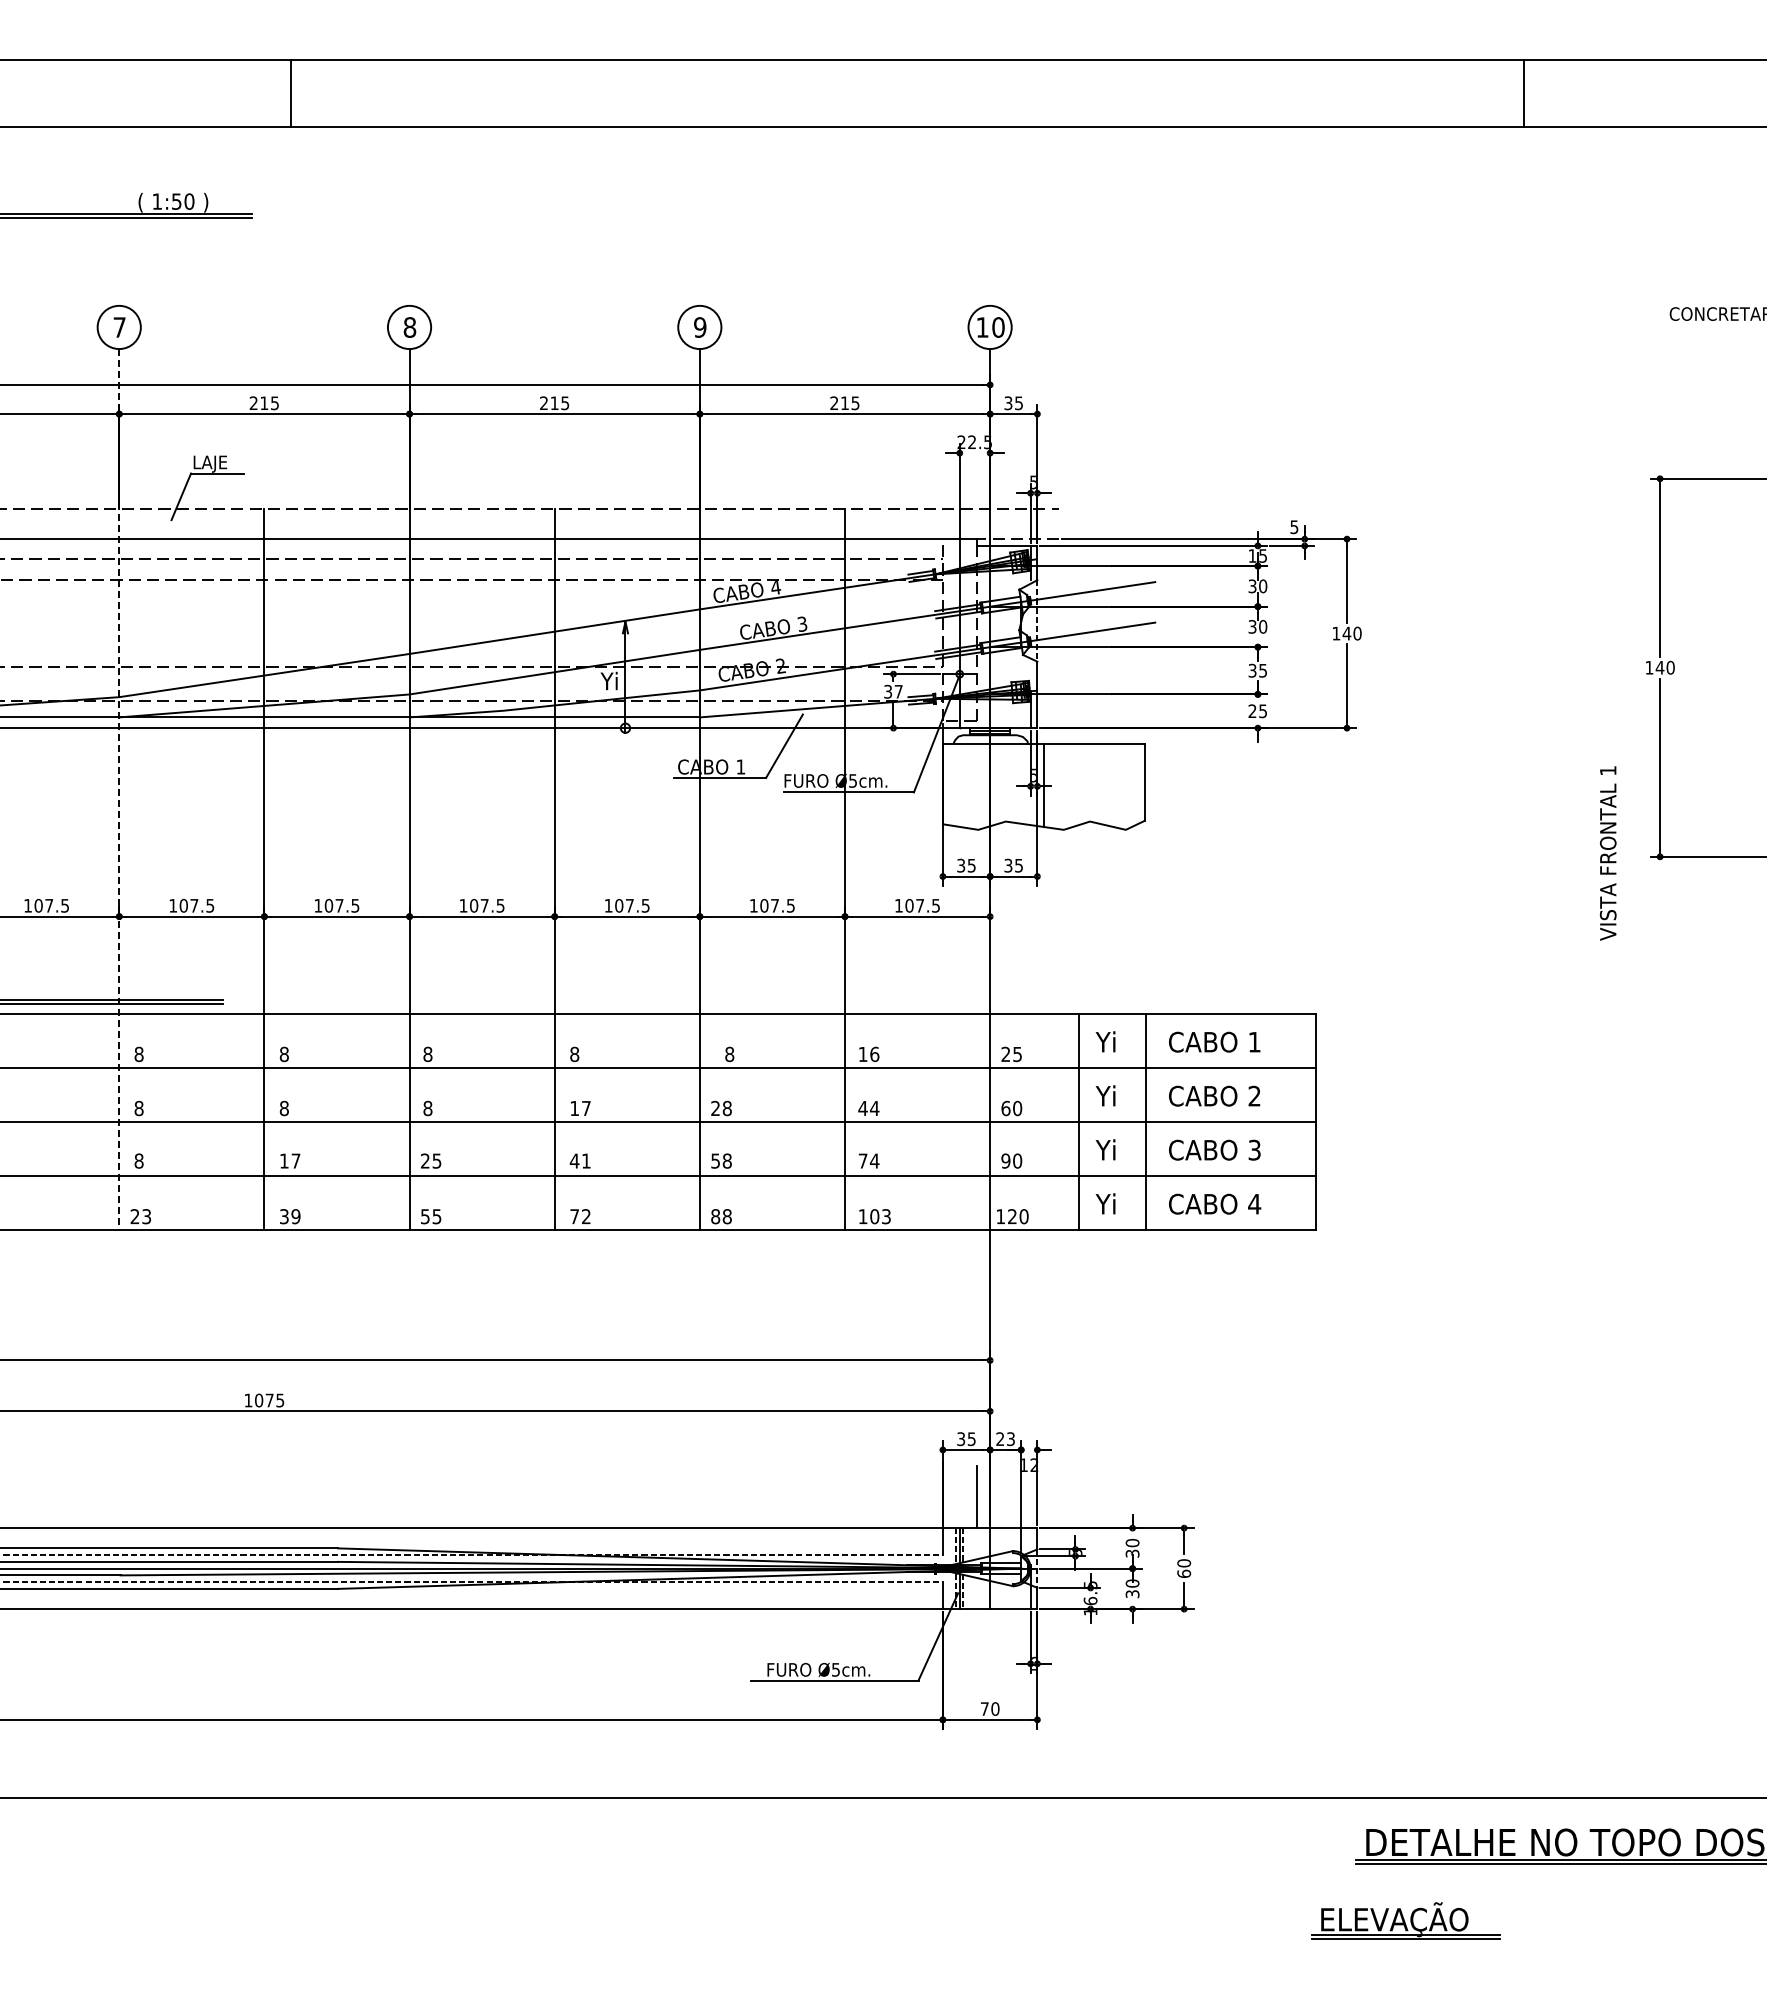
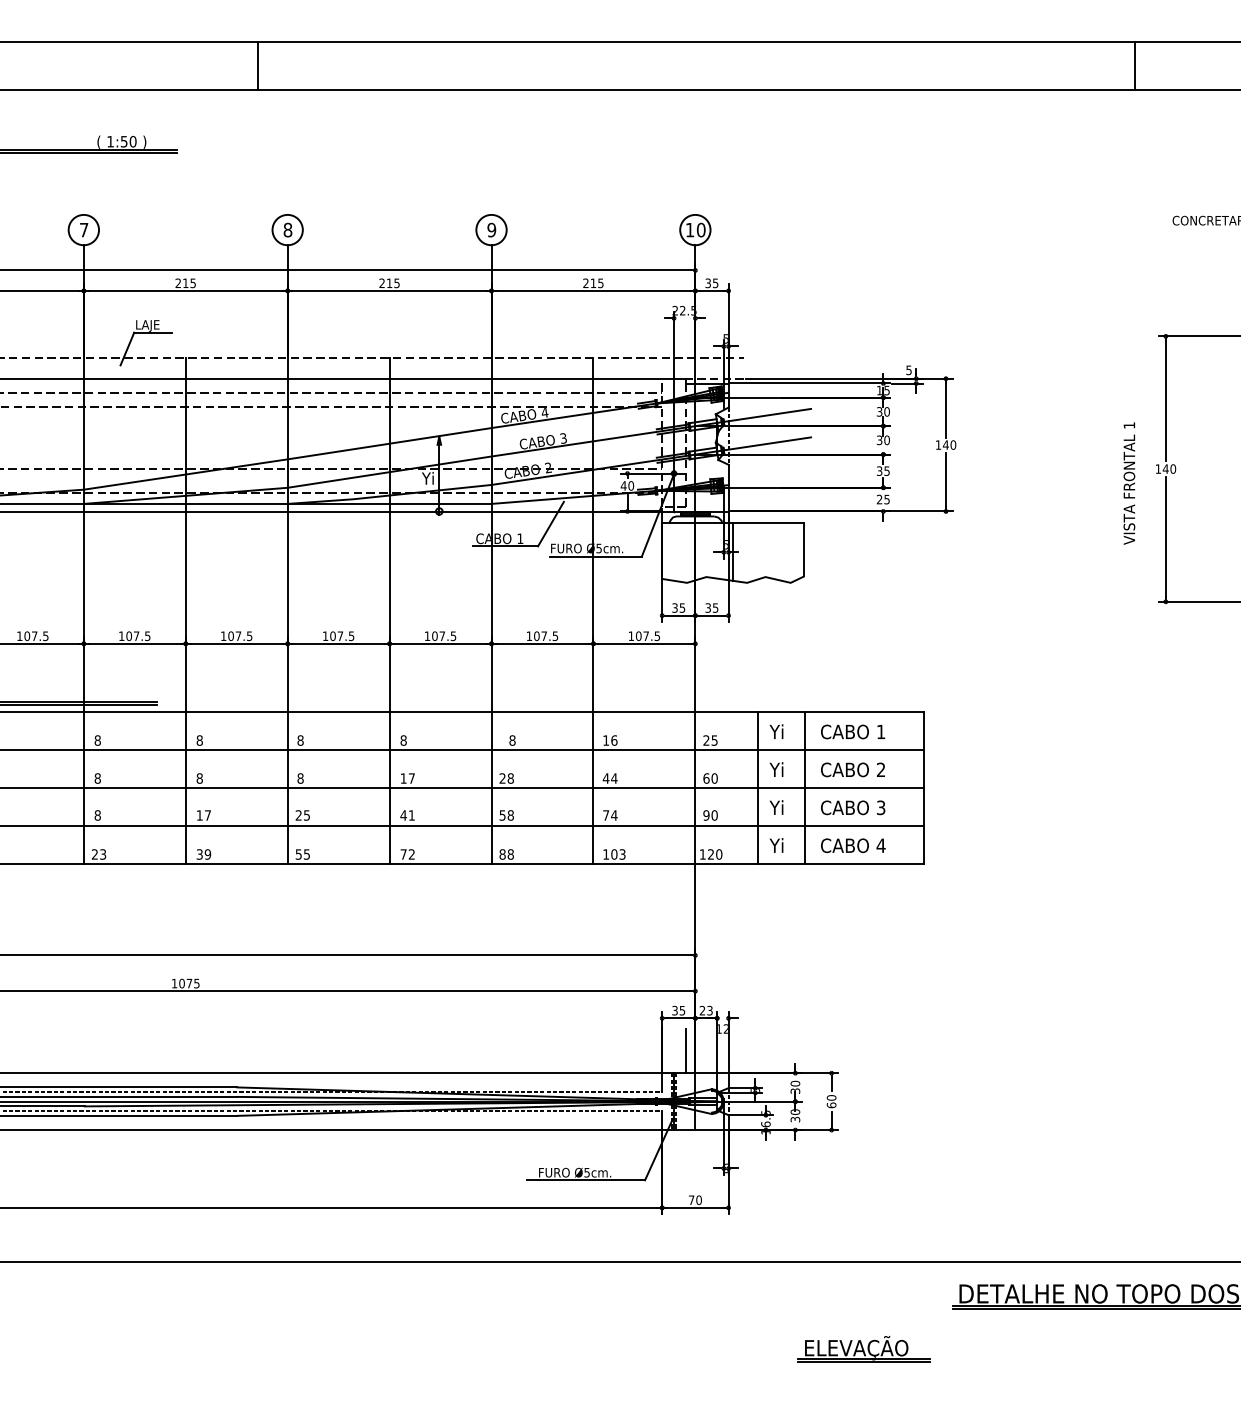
line: (290, 93) -> (257, 65), moved
line: (1523, 93) -> (1134, 65), moved
text: (892, 691) -> (626, 485), 37 -> 40
line: (119, 789) -> (84, 554), dashed -> solid
text: (1608, 853) -> (1129, 483), moved
part: (1405, 1920) -> (864, 1348), moved

